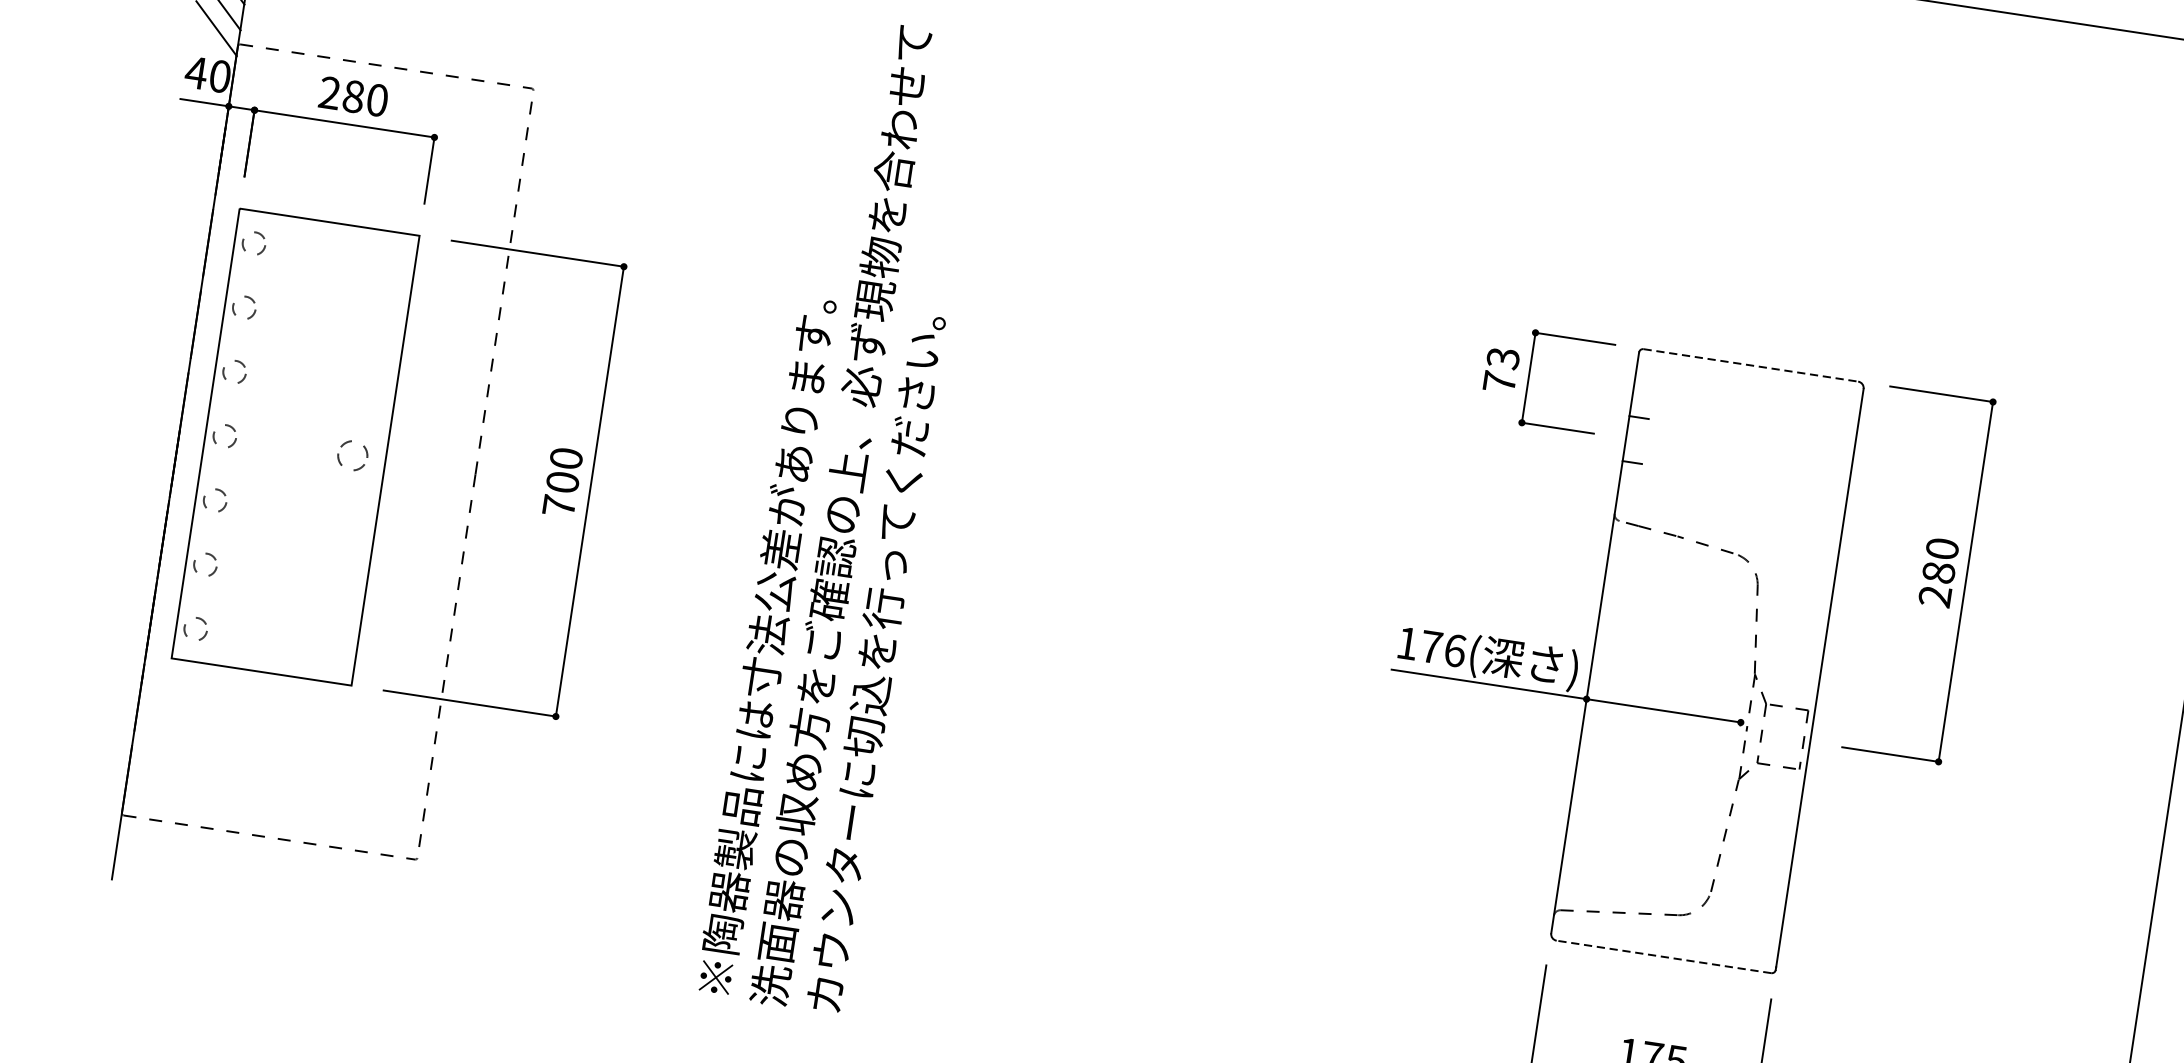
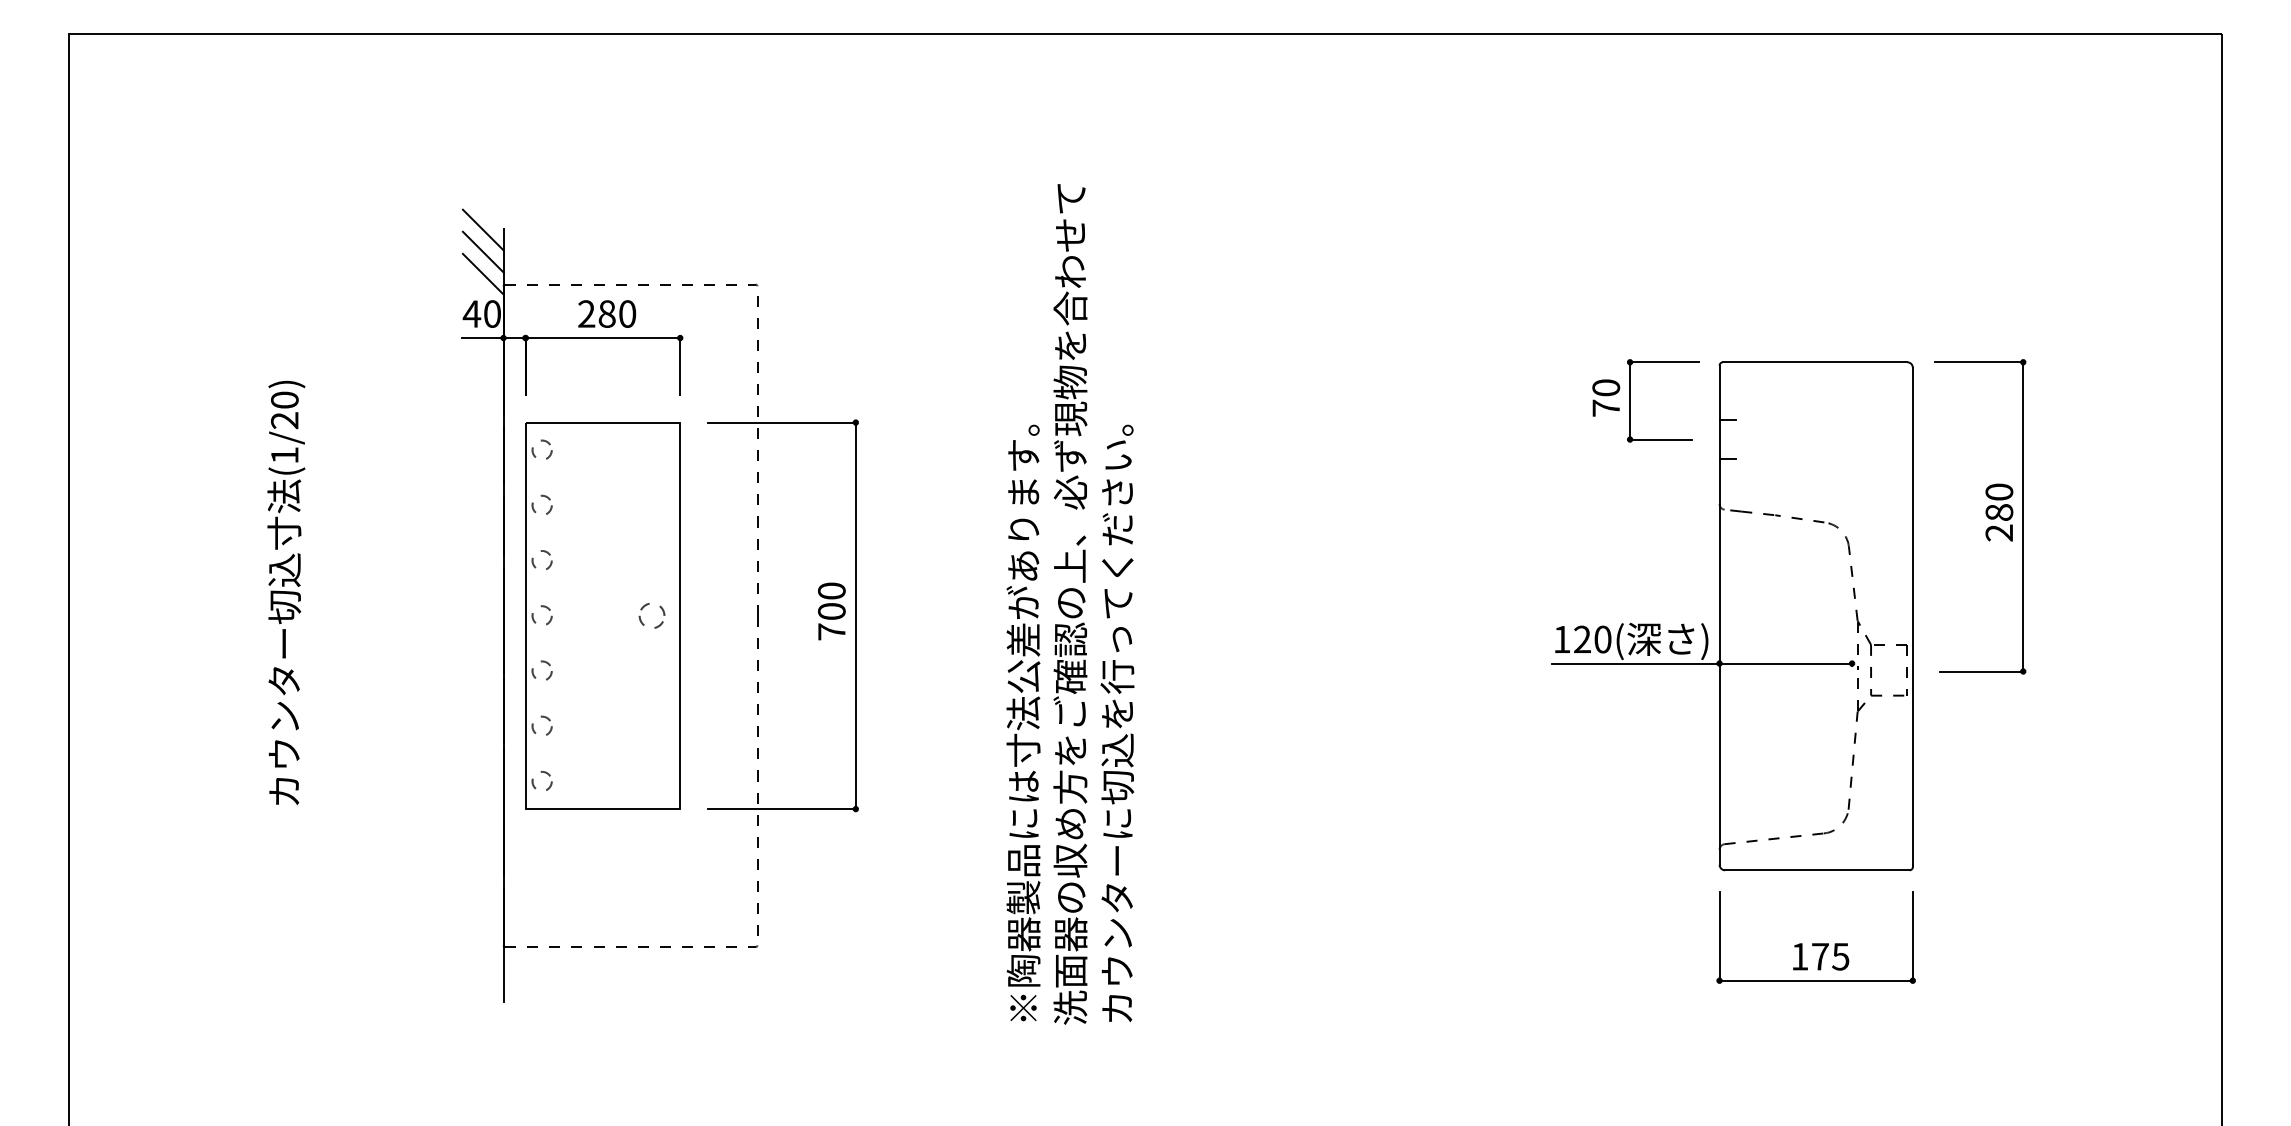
text: (1503, 358) -> (1606, 387), 73 -> 70
line: (1751, 365) -> (1815, 362), dashed -> solid
text: (1442, 648) -> (1592, 639), 176( -> 120(
line: (1663, 957) -> (1816, 870), dashed -> solid

